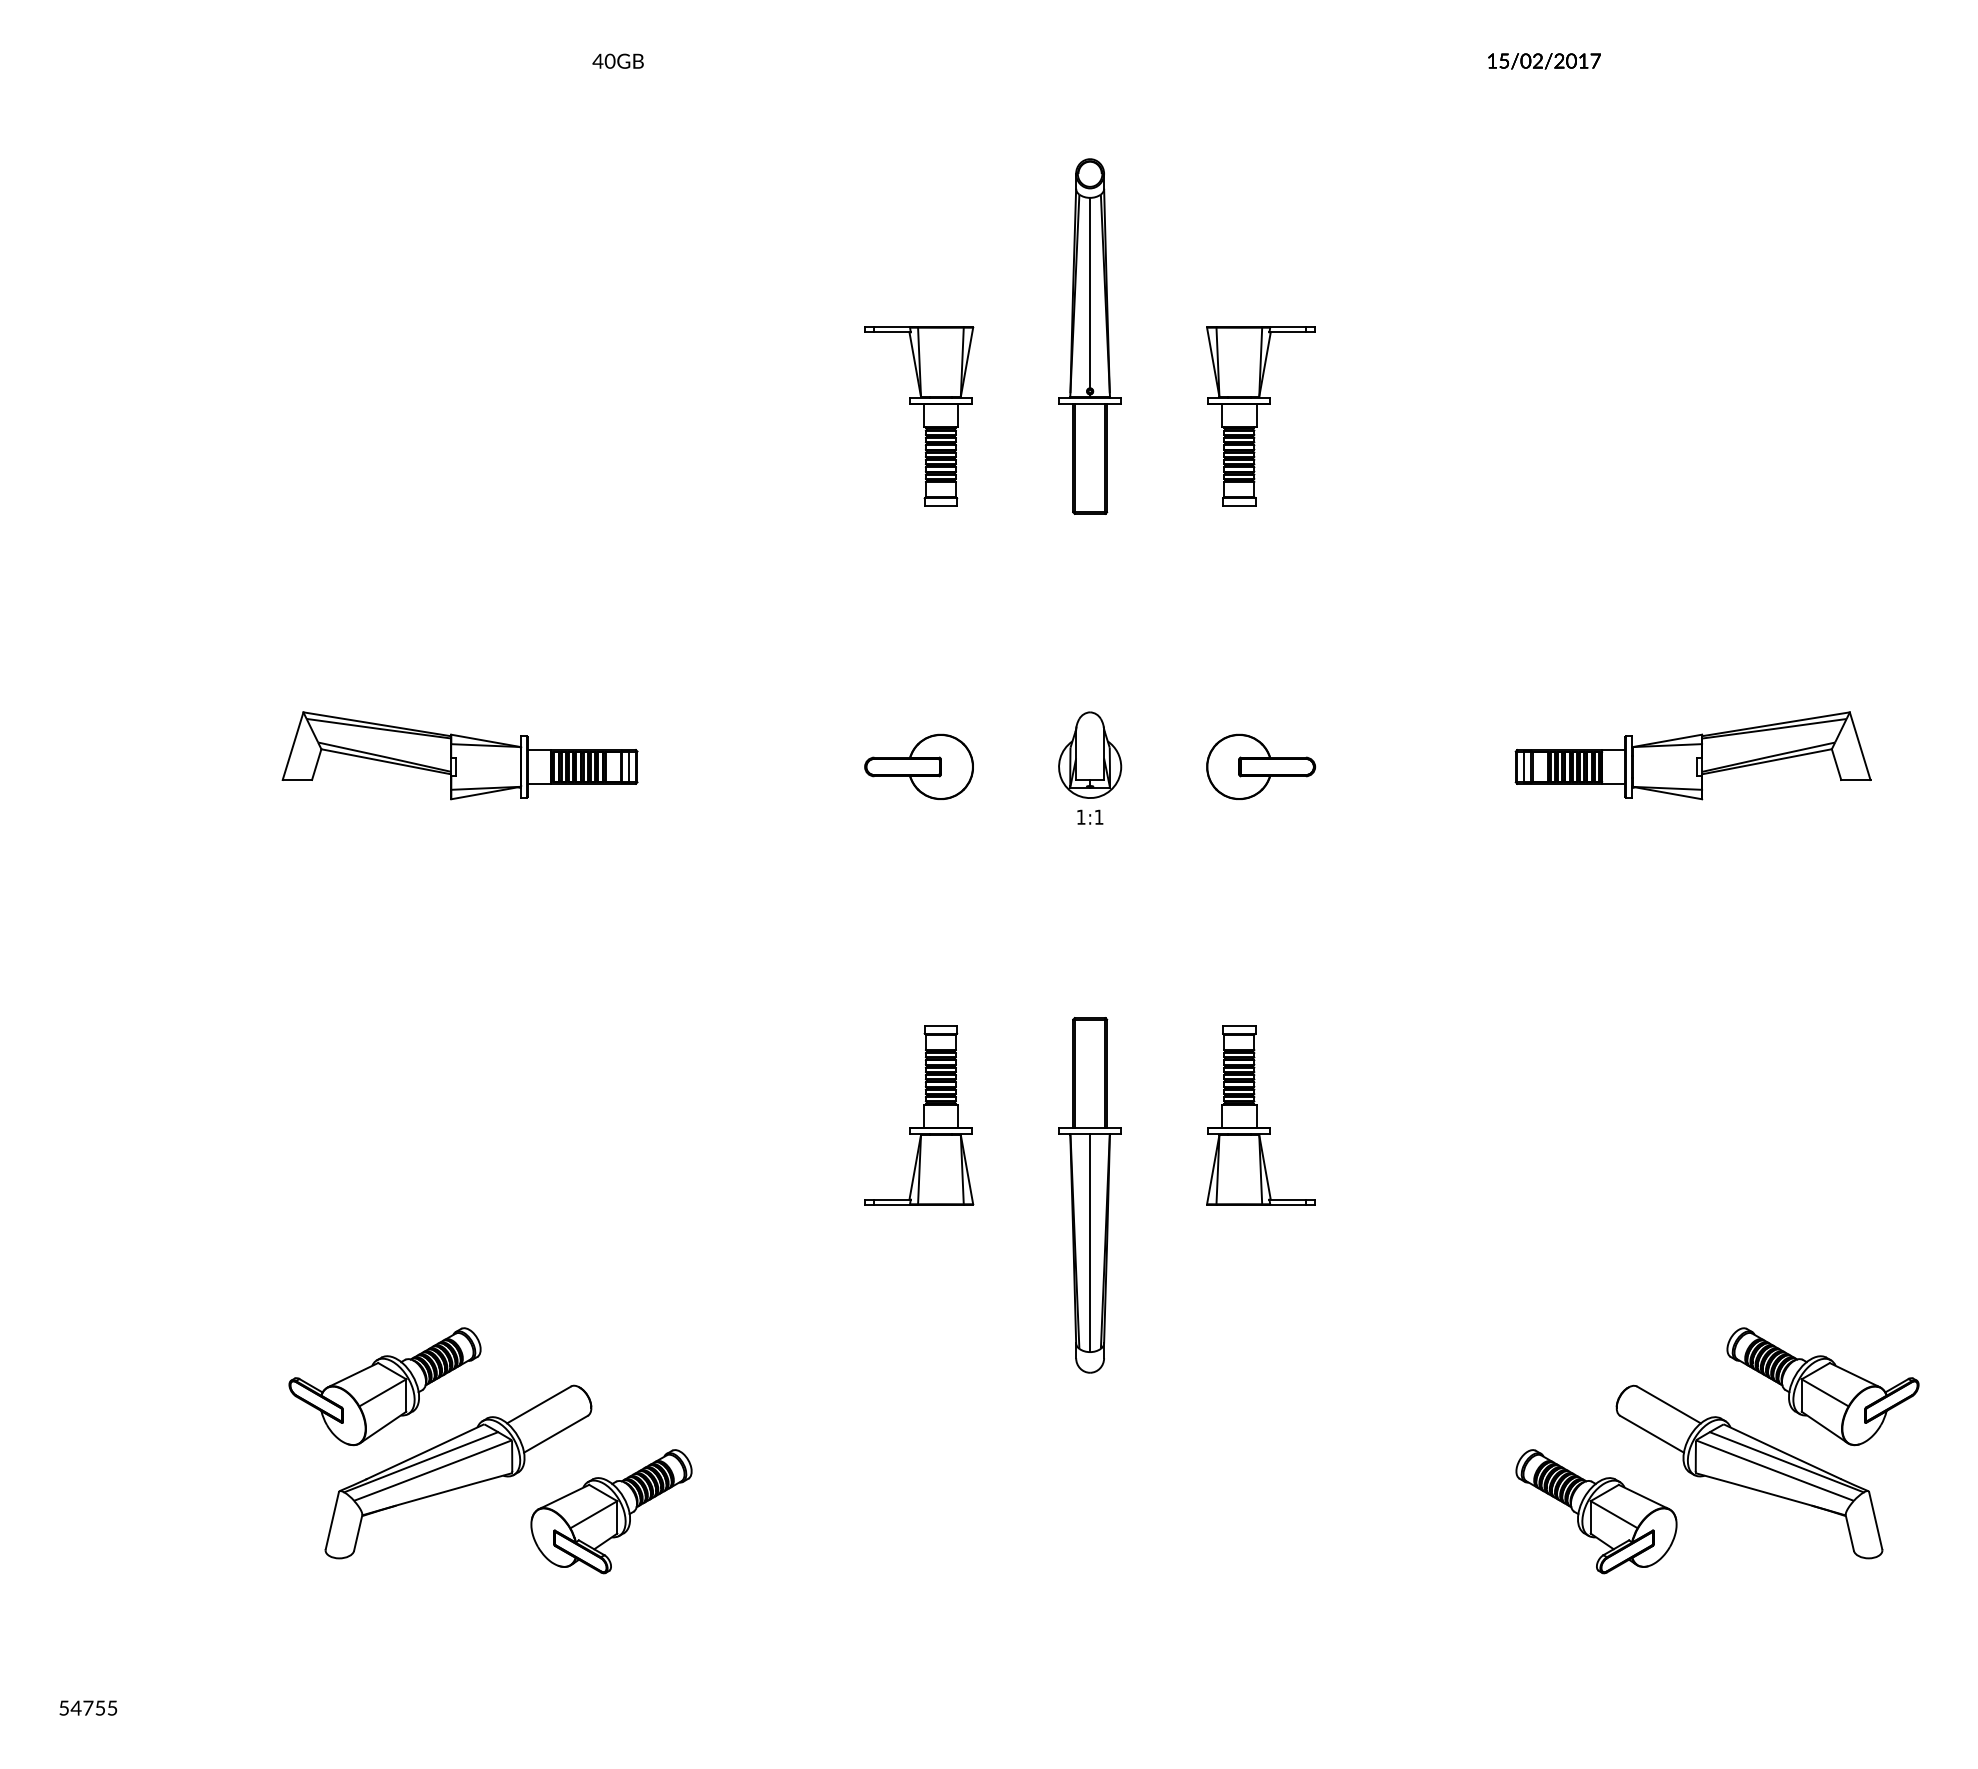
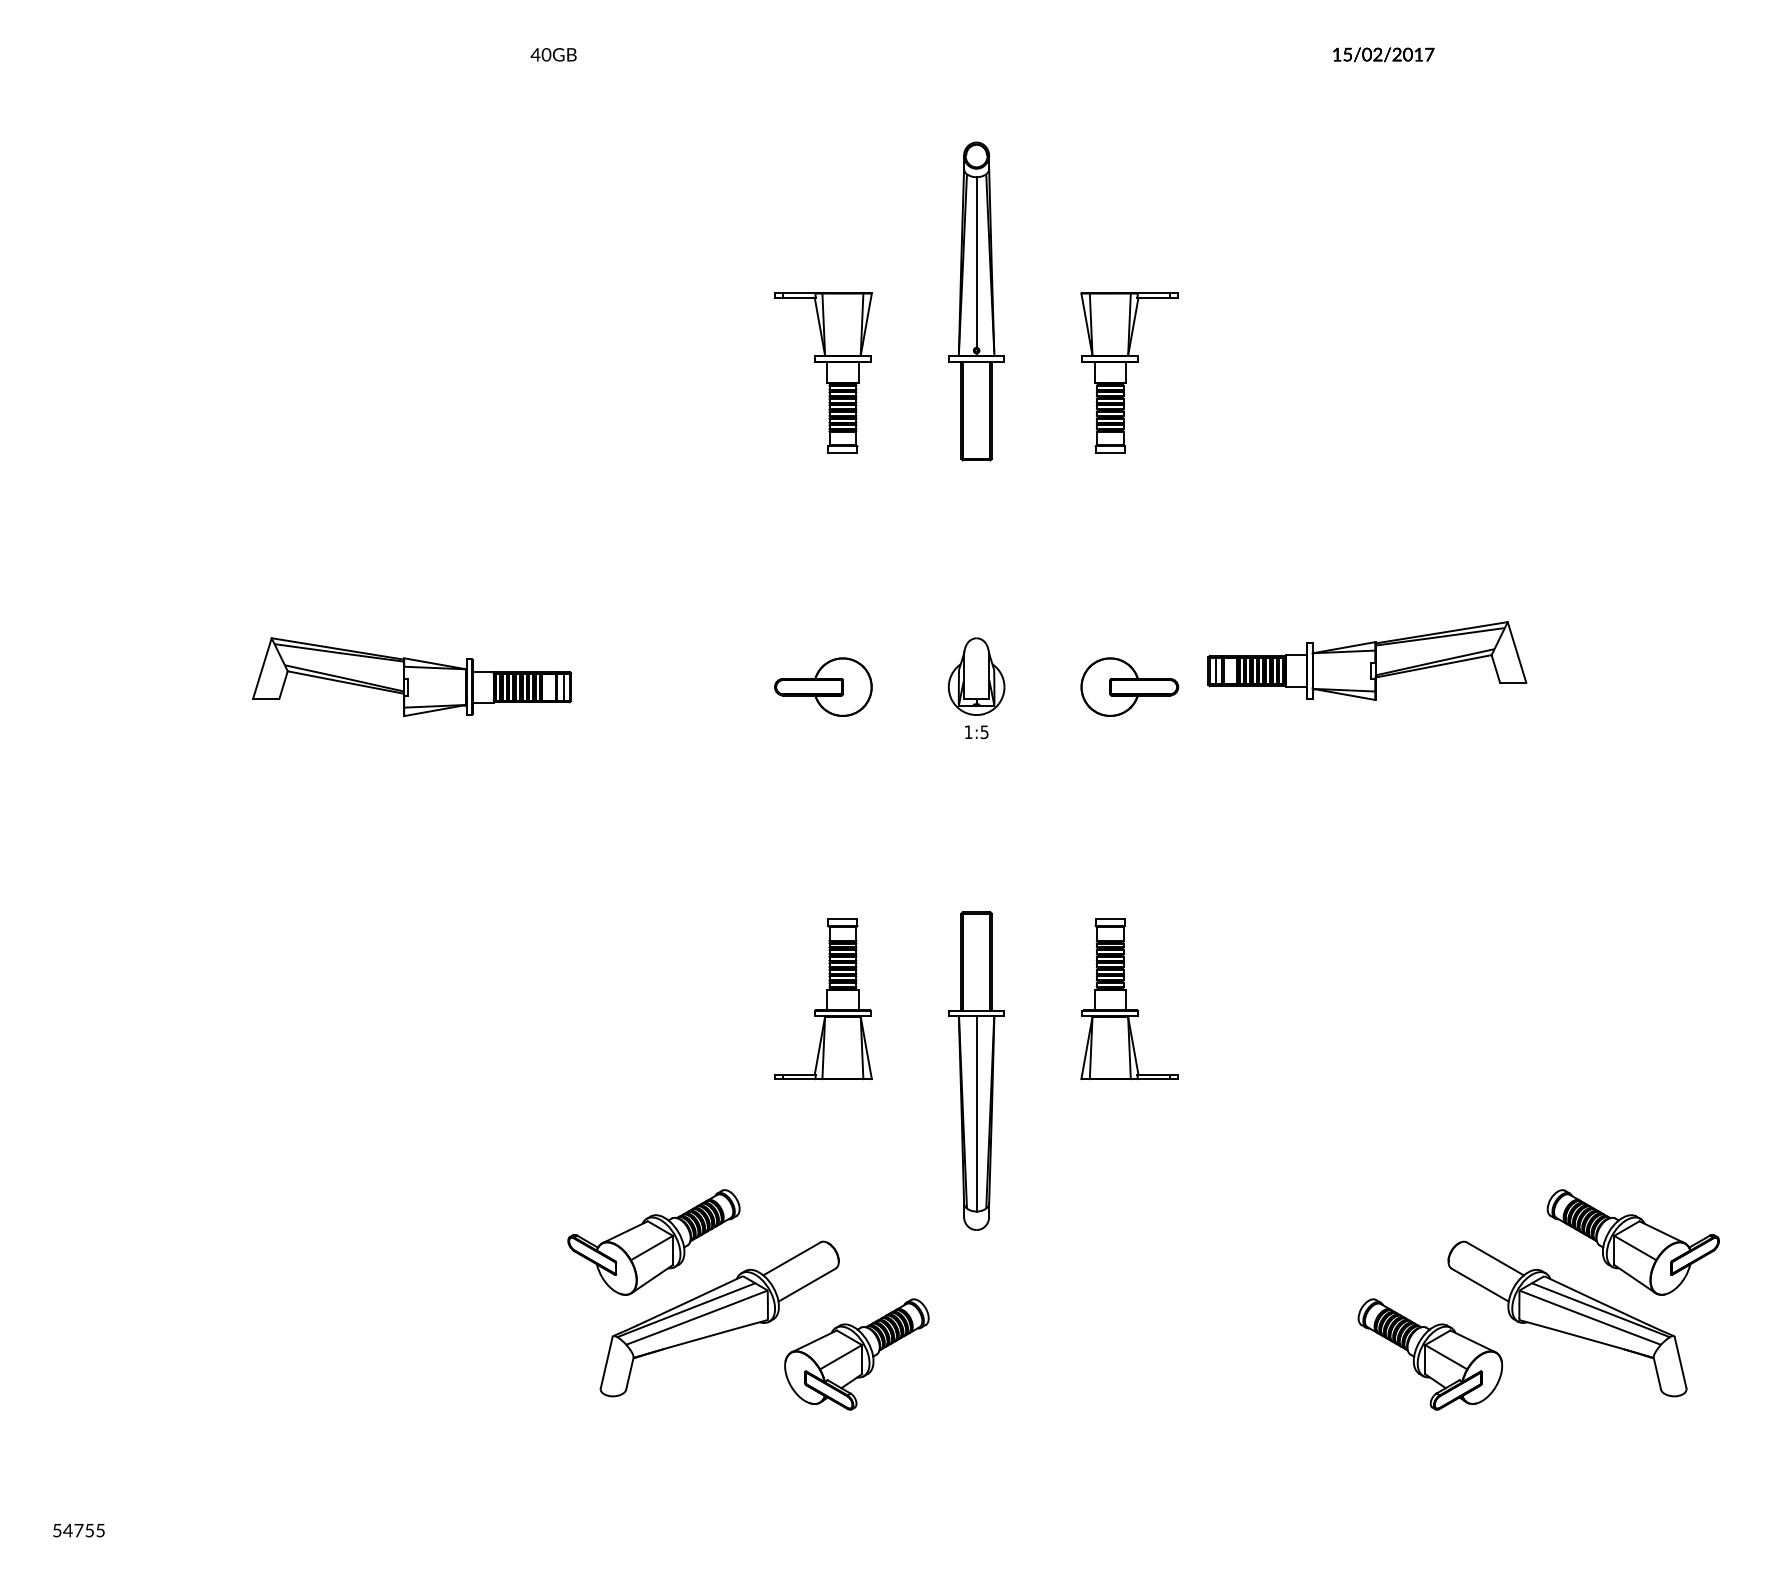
part: (1692, 755) -> (1366, 660), moved
text: (1098, 816) -> (984, 731), 1:1 -> 1:5
part: (490, 1450) -> (748, 1299), moved

